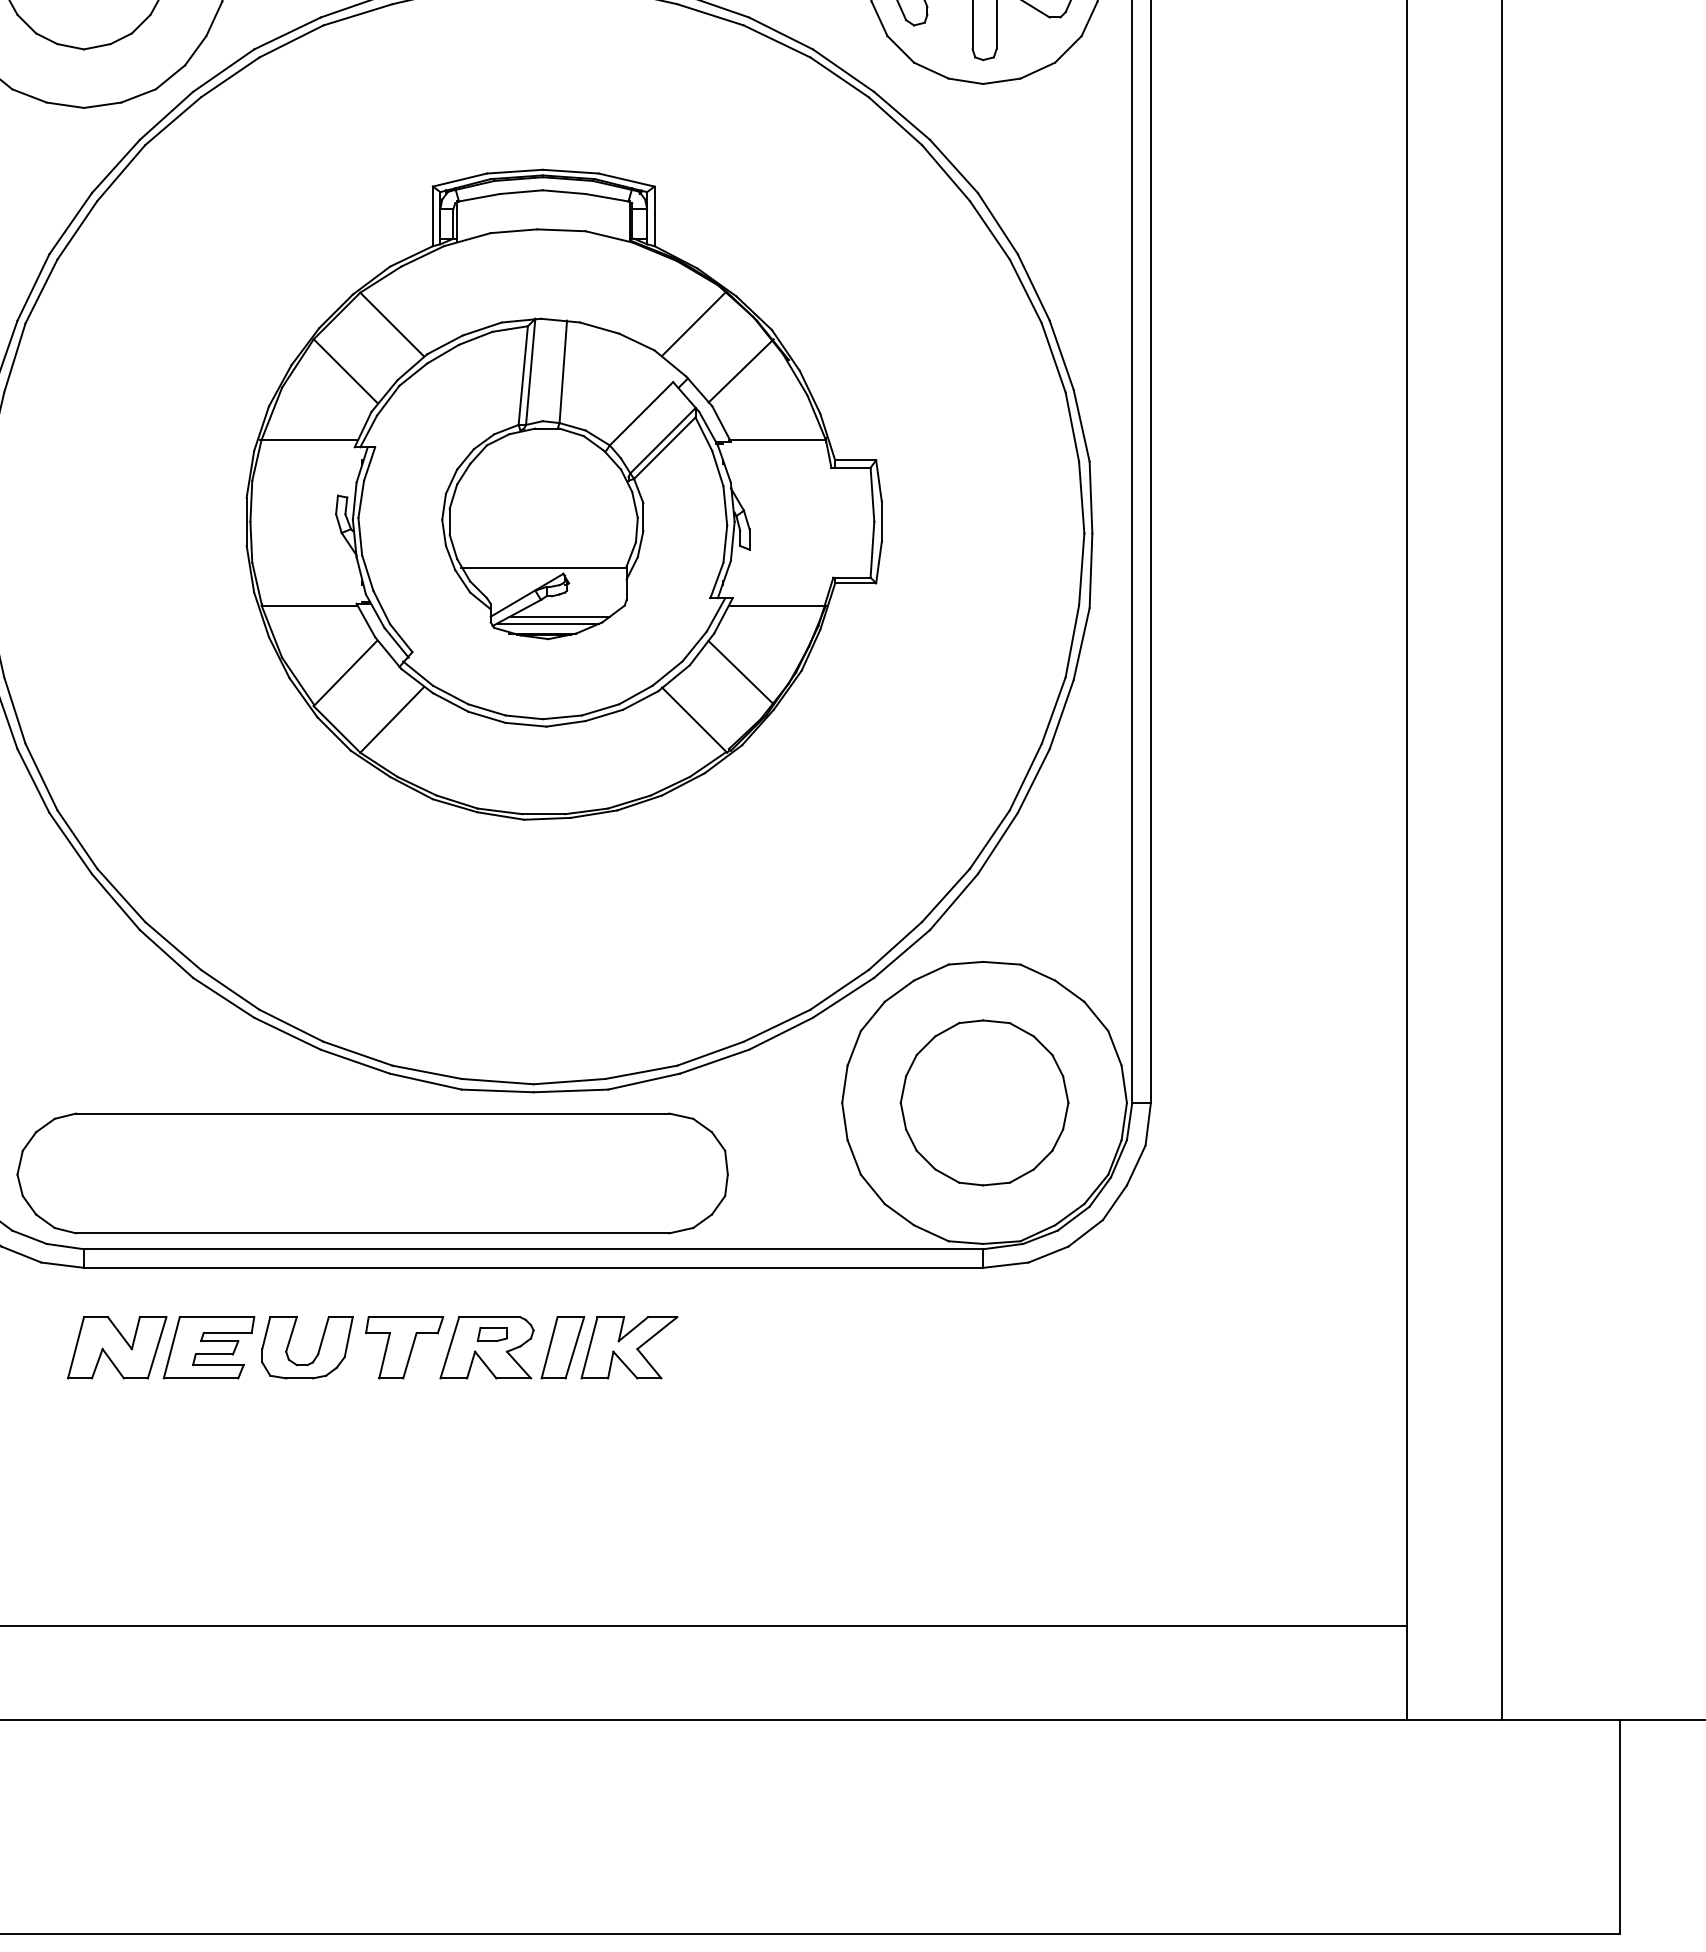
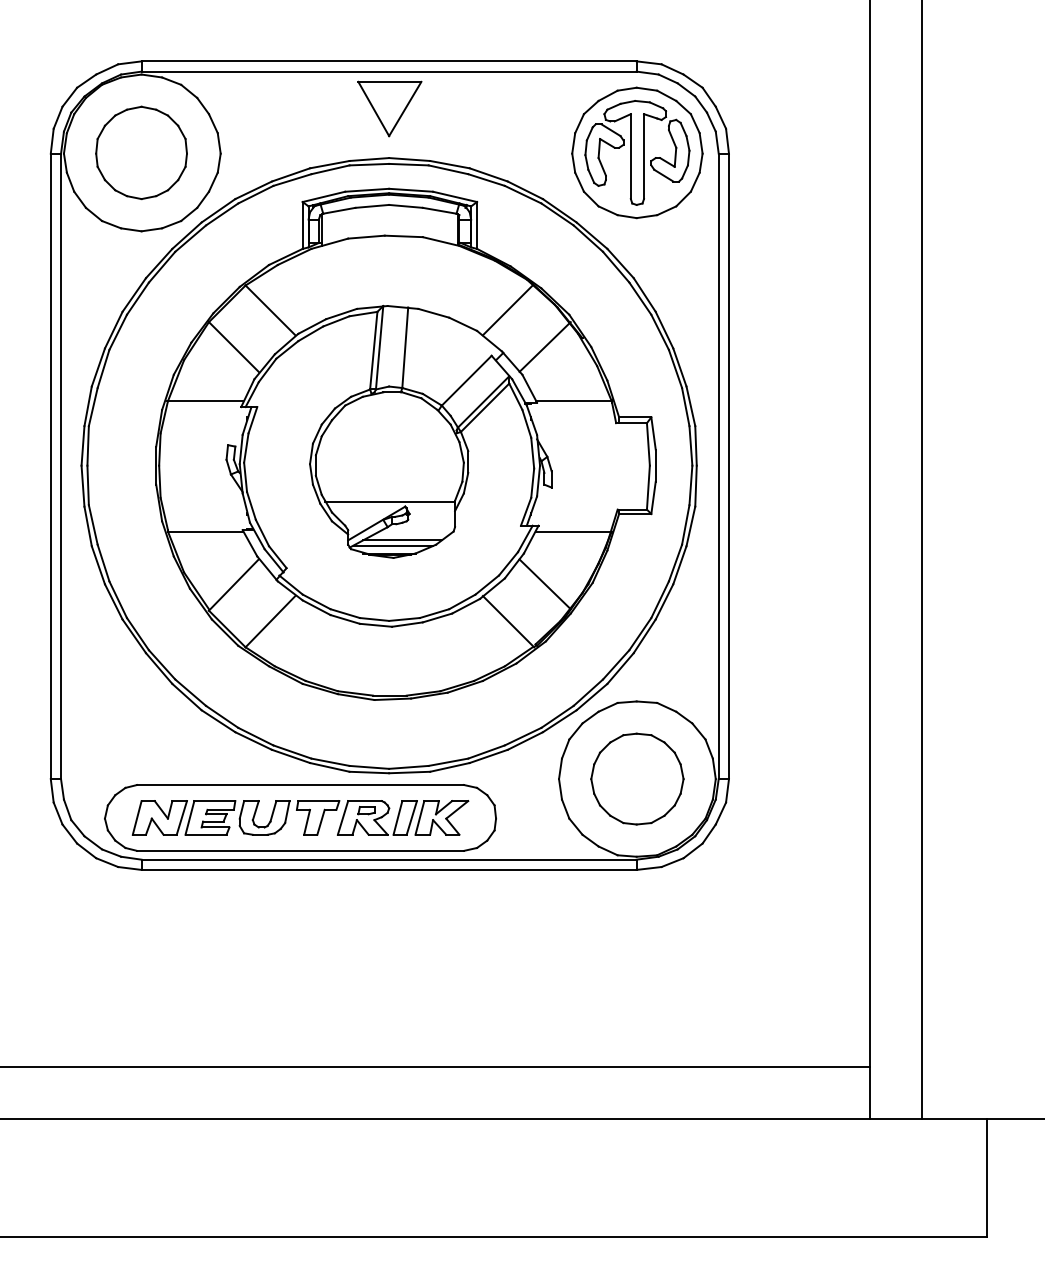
part: (563, 493) -> (405, 443), size x1.43
part: (383, 1350) -> (306, 819), moved

